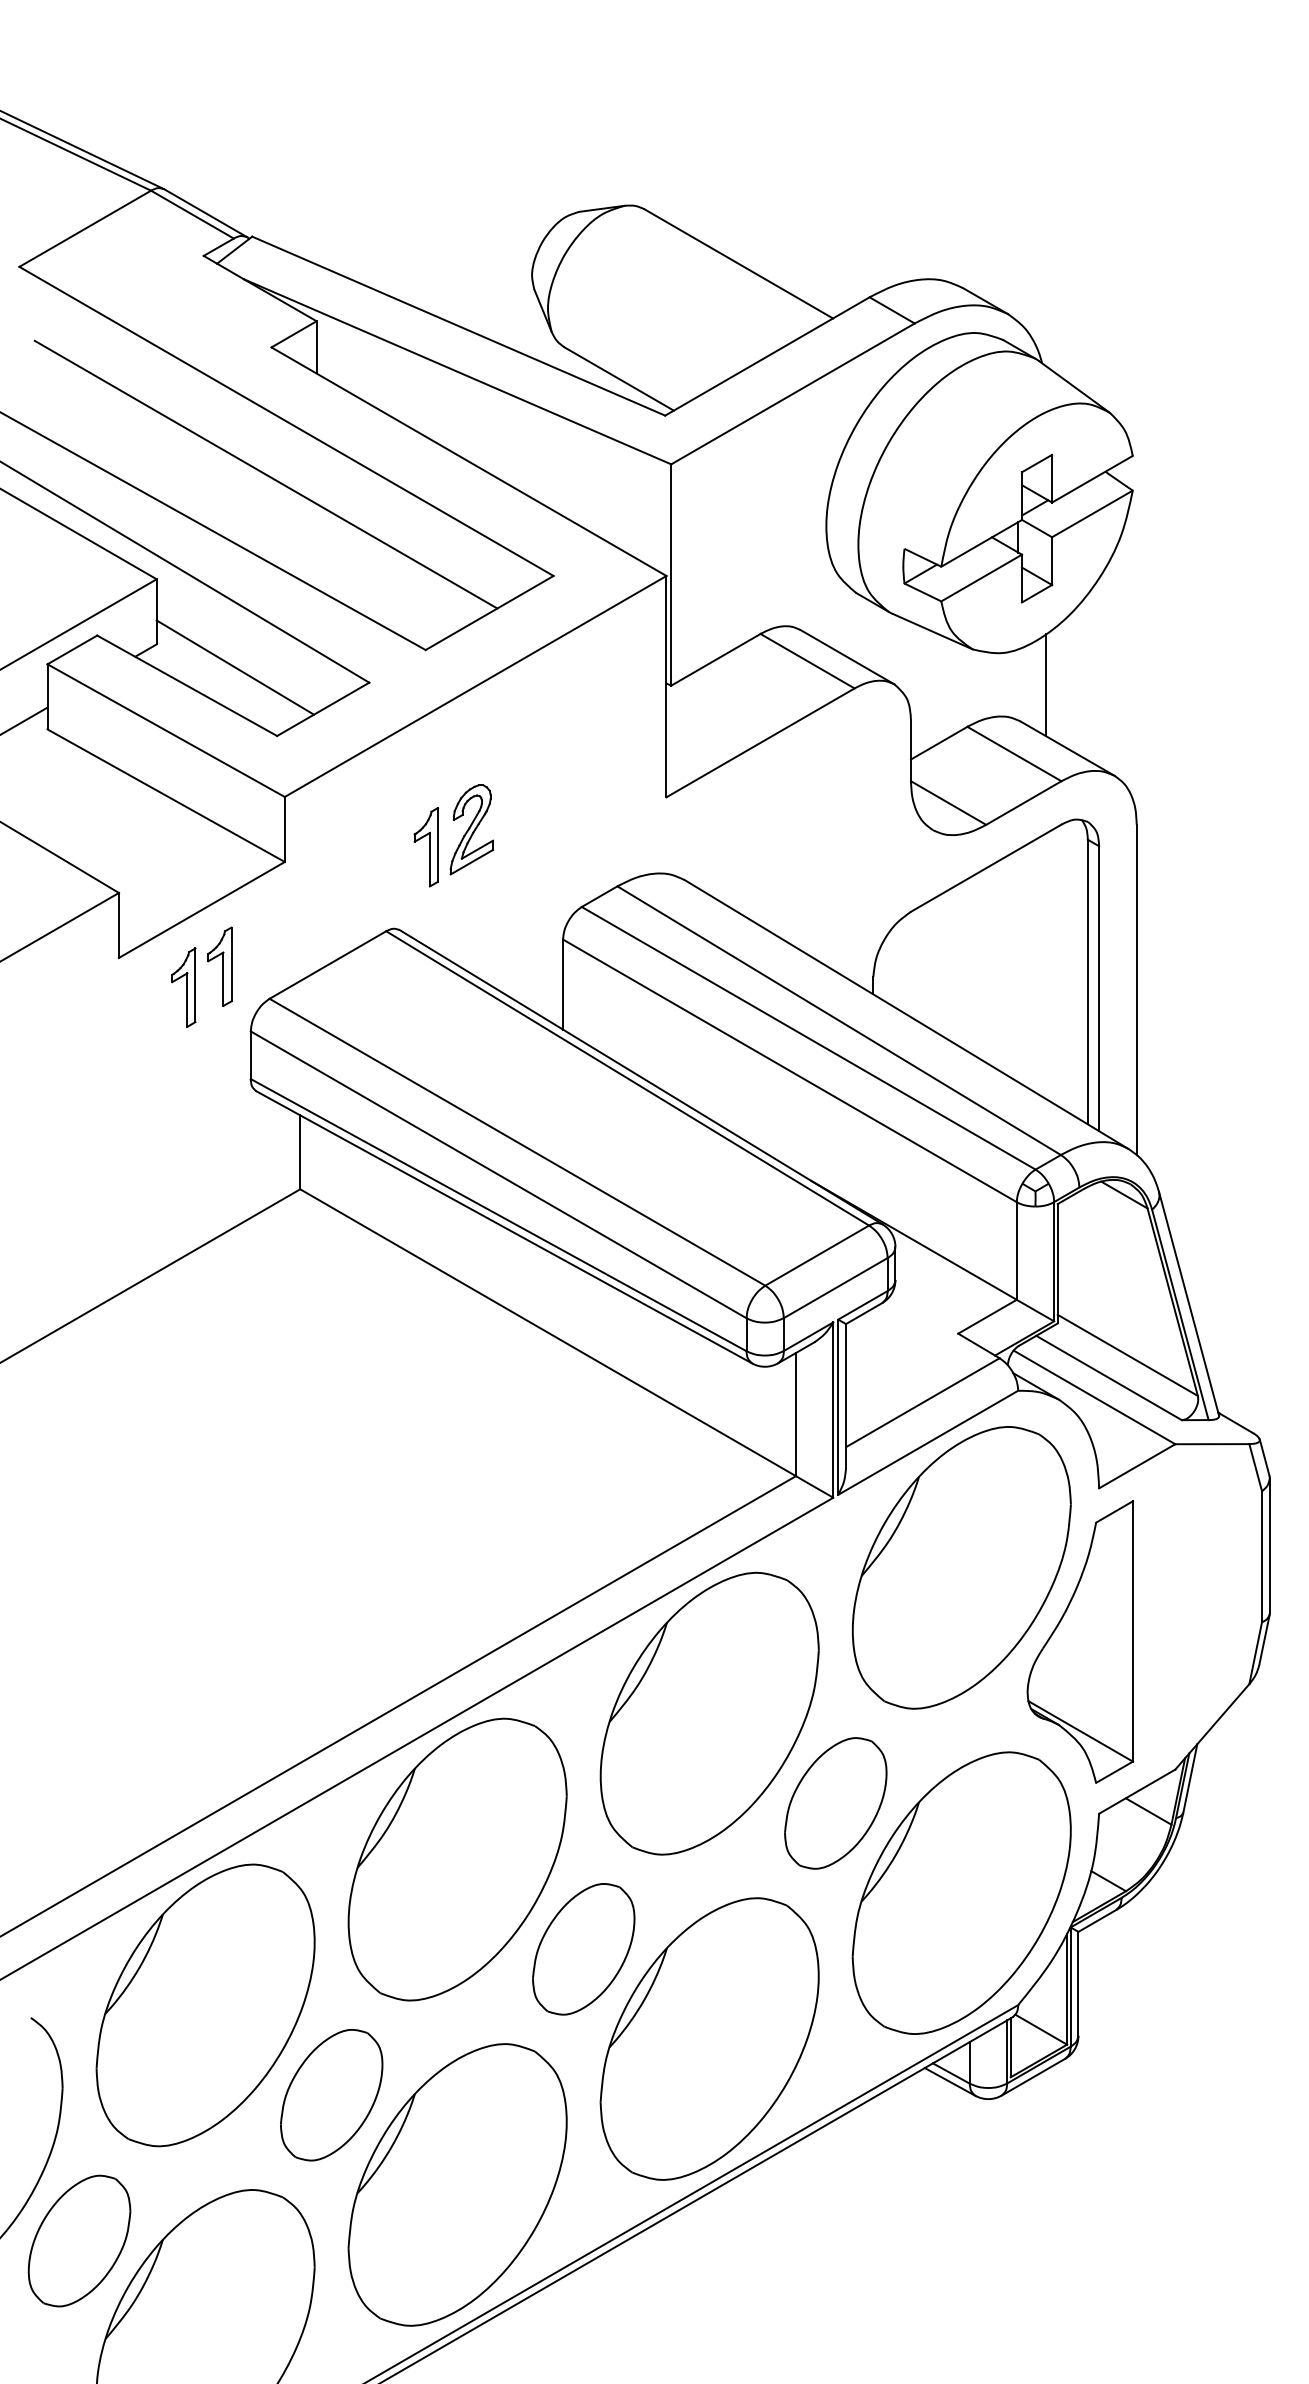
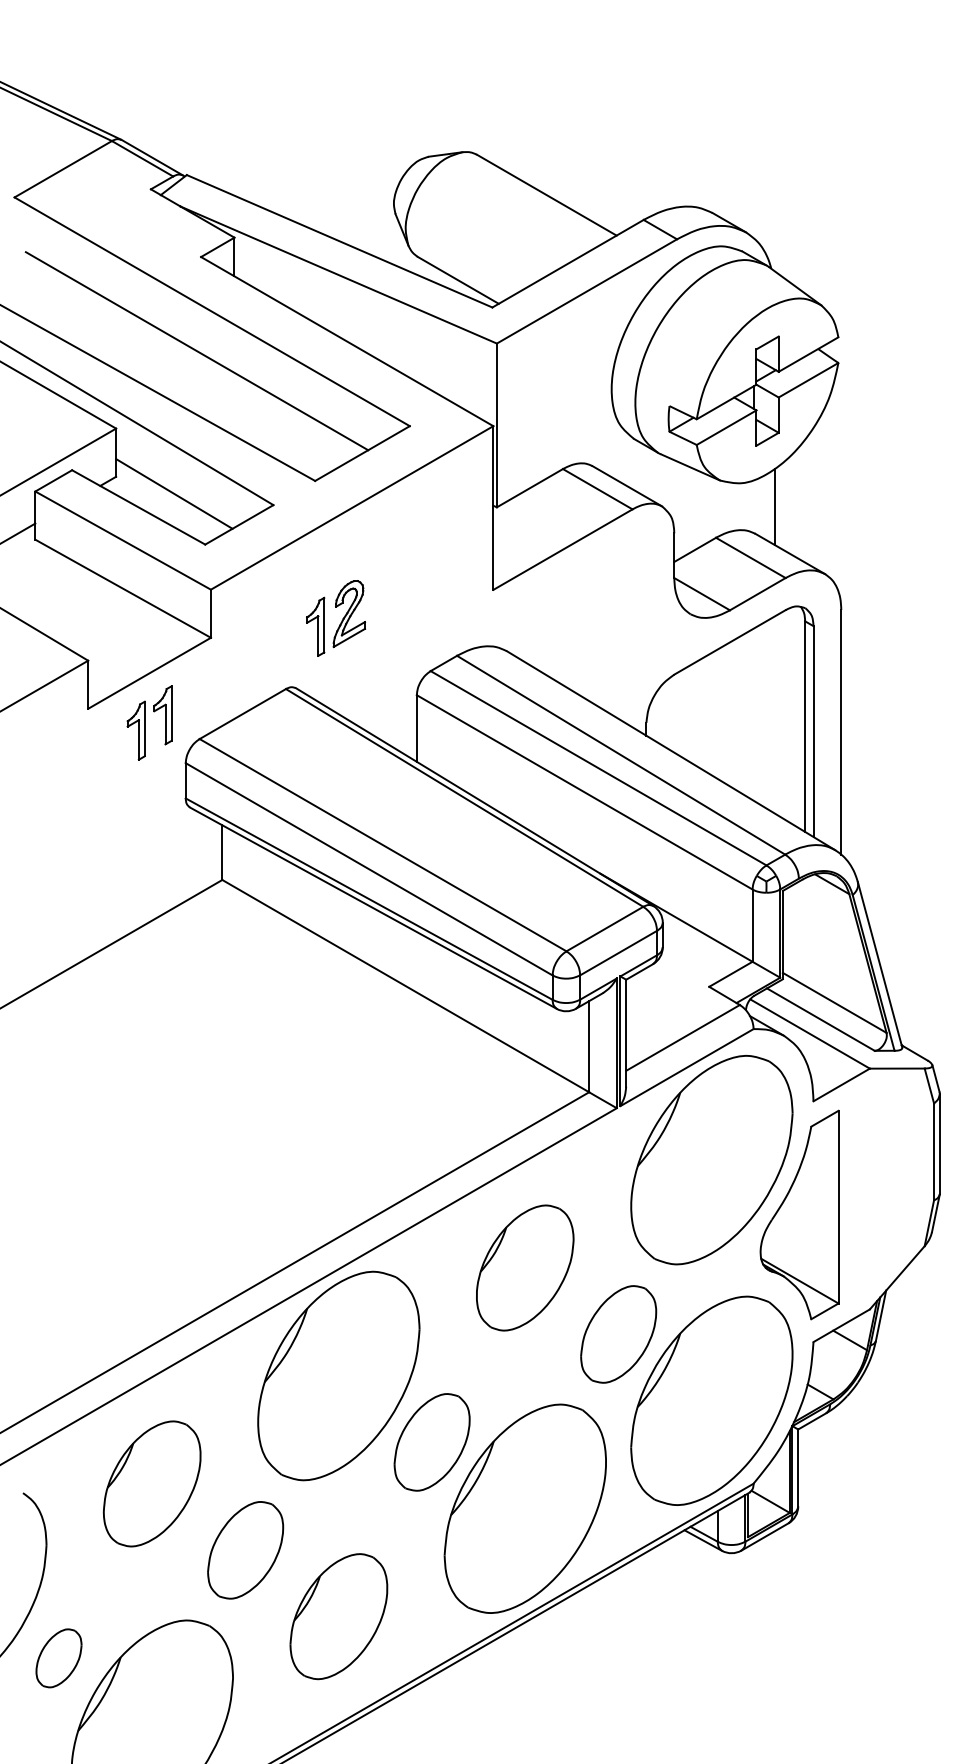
part: (708, 1712) -> (524, 1267), size x0.6
part: (204, 2004) -> (151, 1483), size x0.6
part: (457, 2184) -> (338, 1616), size x0.6
part: (78, 2241) -> (58, 1658), size x0.6

